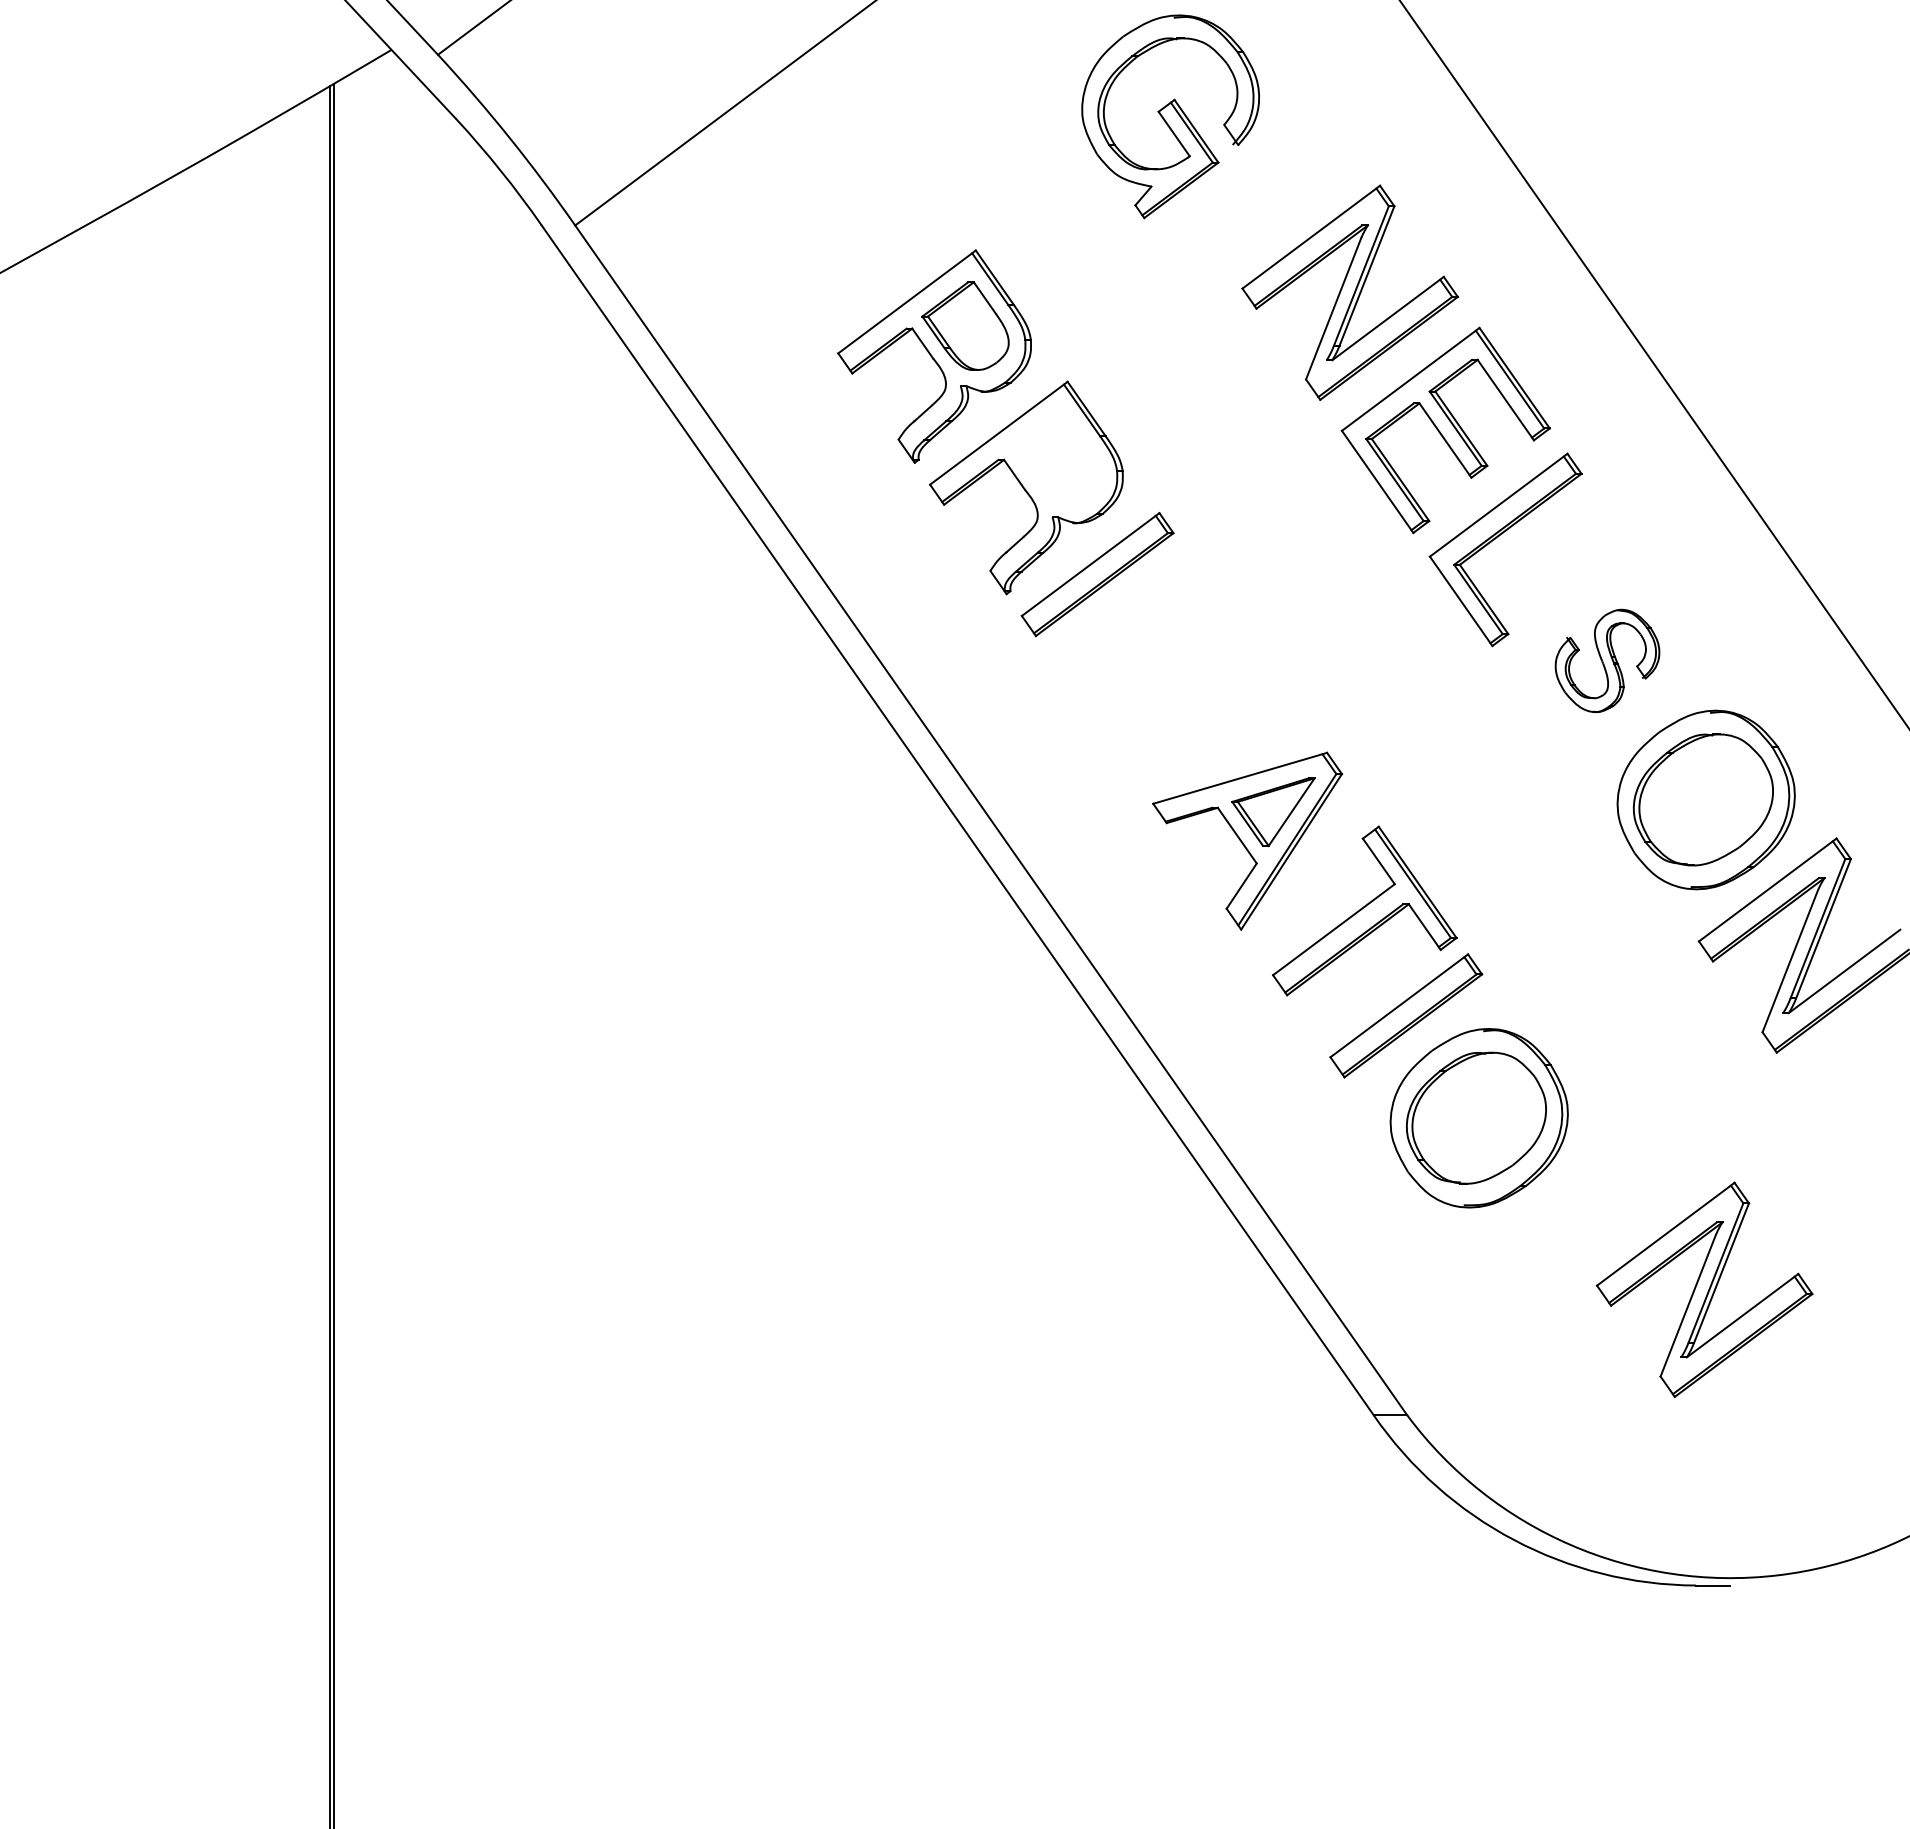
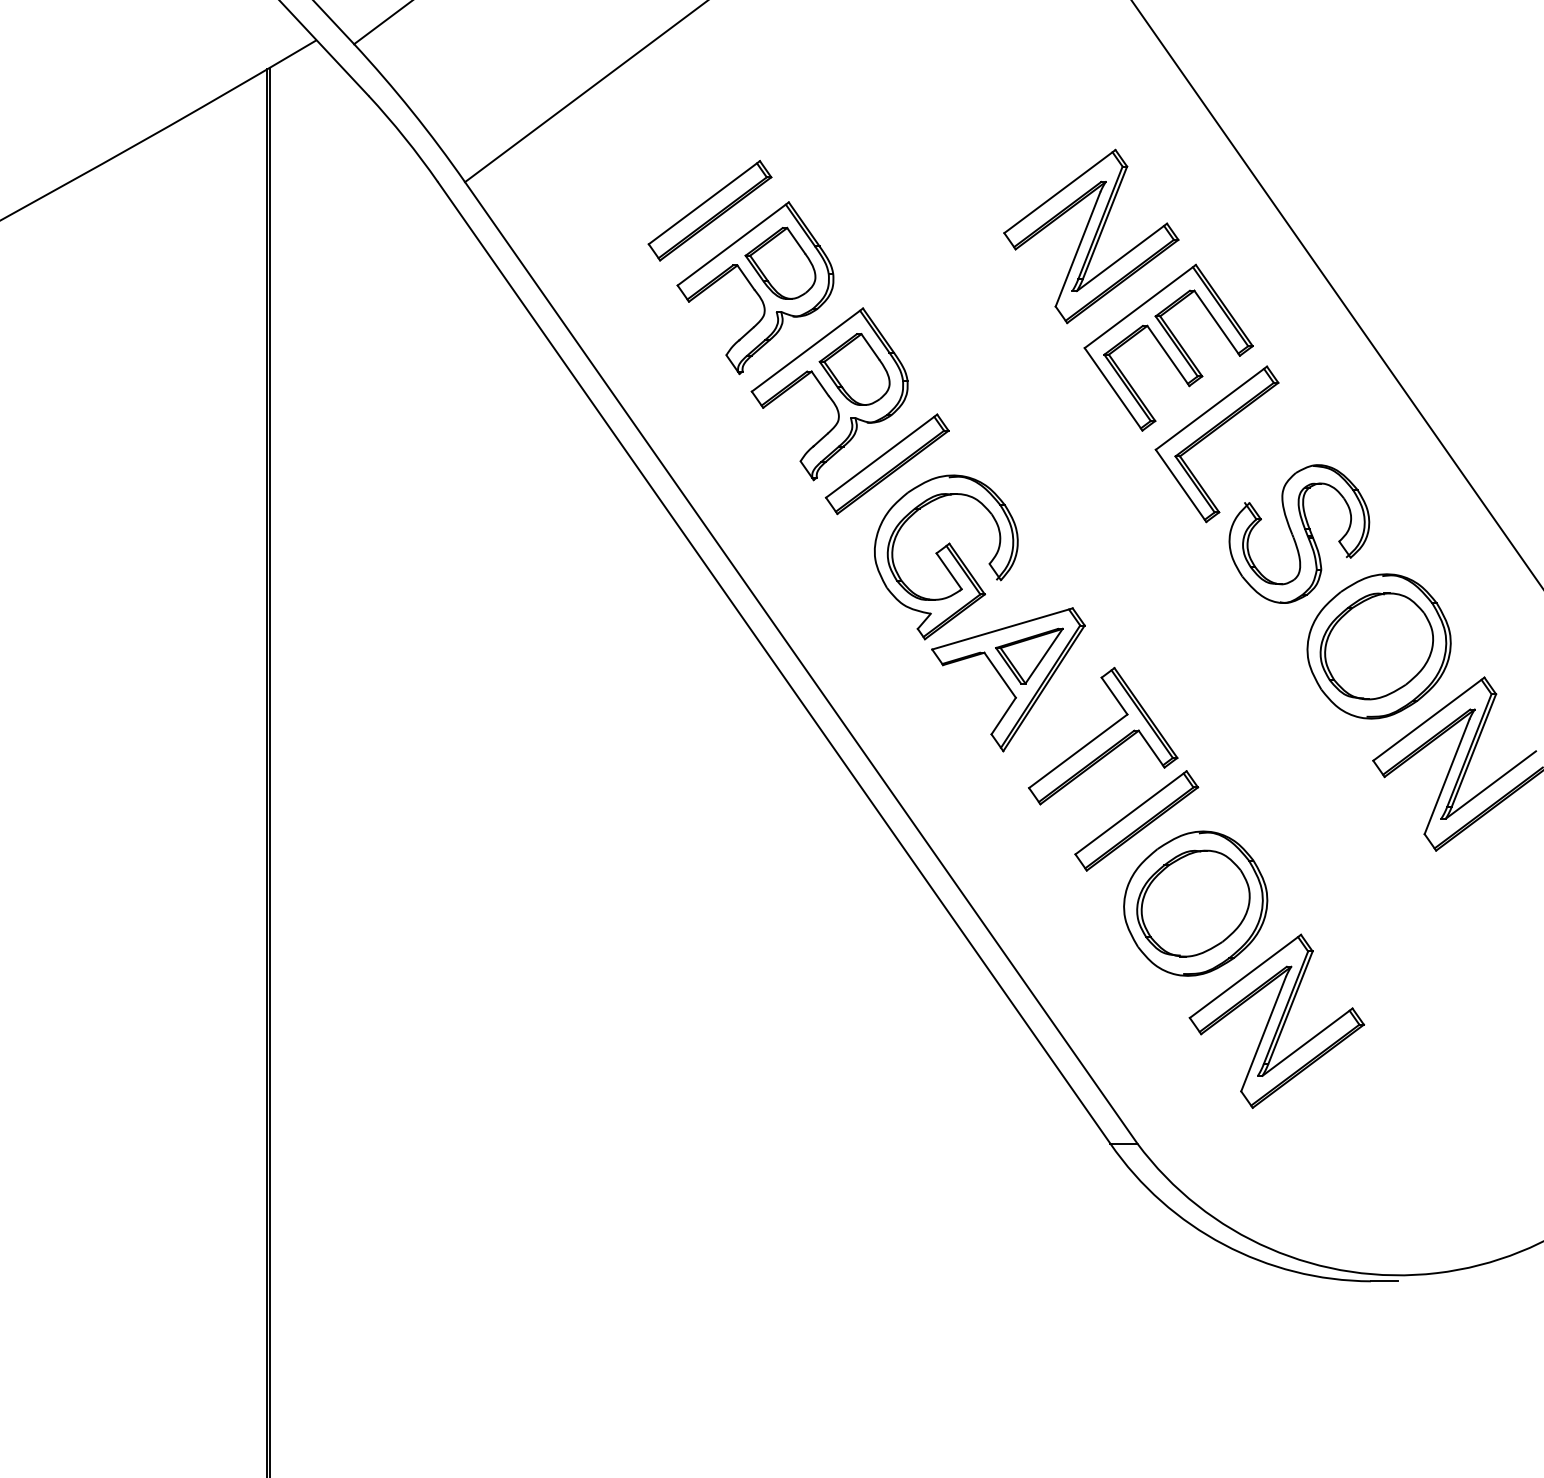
part: (1170, 116) -> (946, 557), moved
part: (878, 260) -> (710, 210), added
part: (1057, 457) -> (854, 369), added
part: (1607, 660) -> (1299, 533), size x1.67
part: (1704, 1289) -> (1276, 1021), moved

